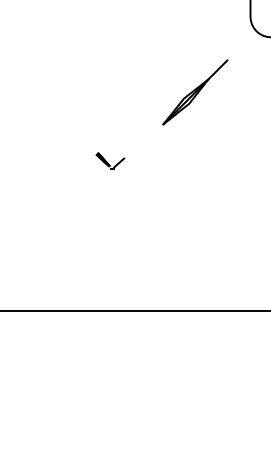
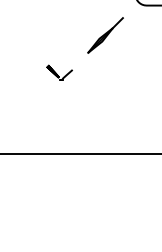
part: (110, 160) -> (59, 72), size x1.67

